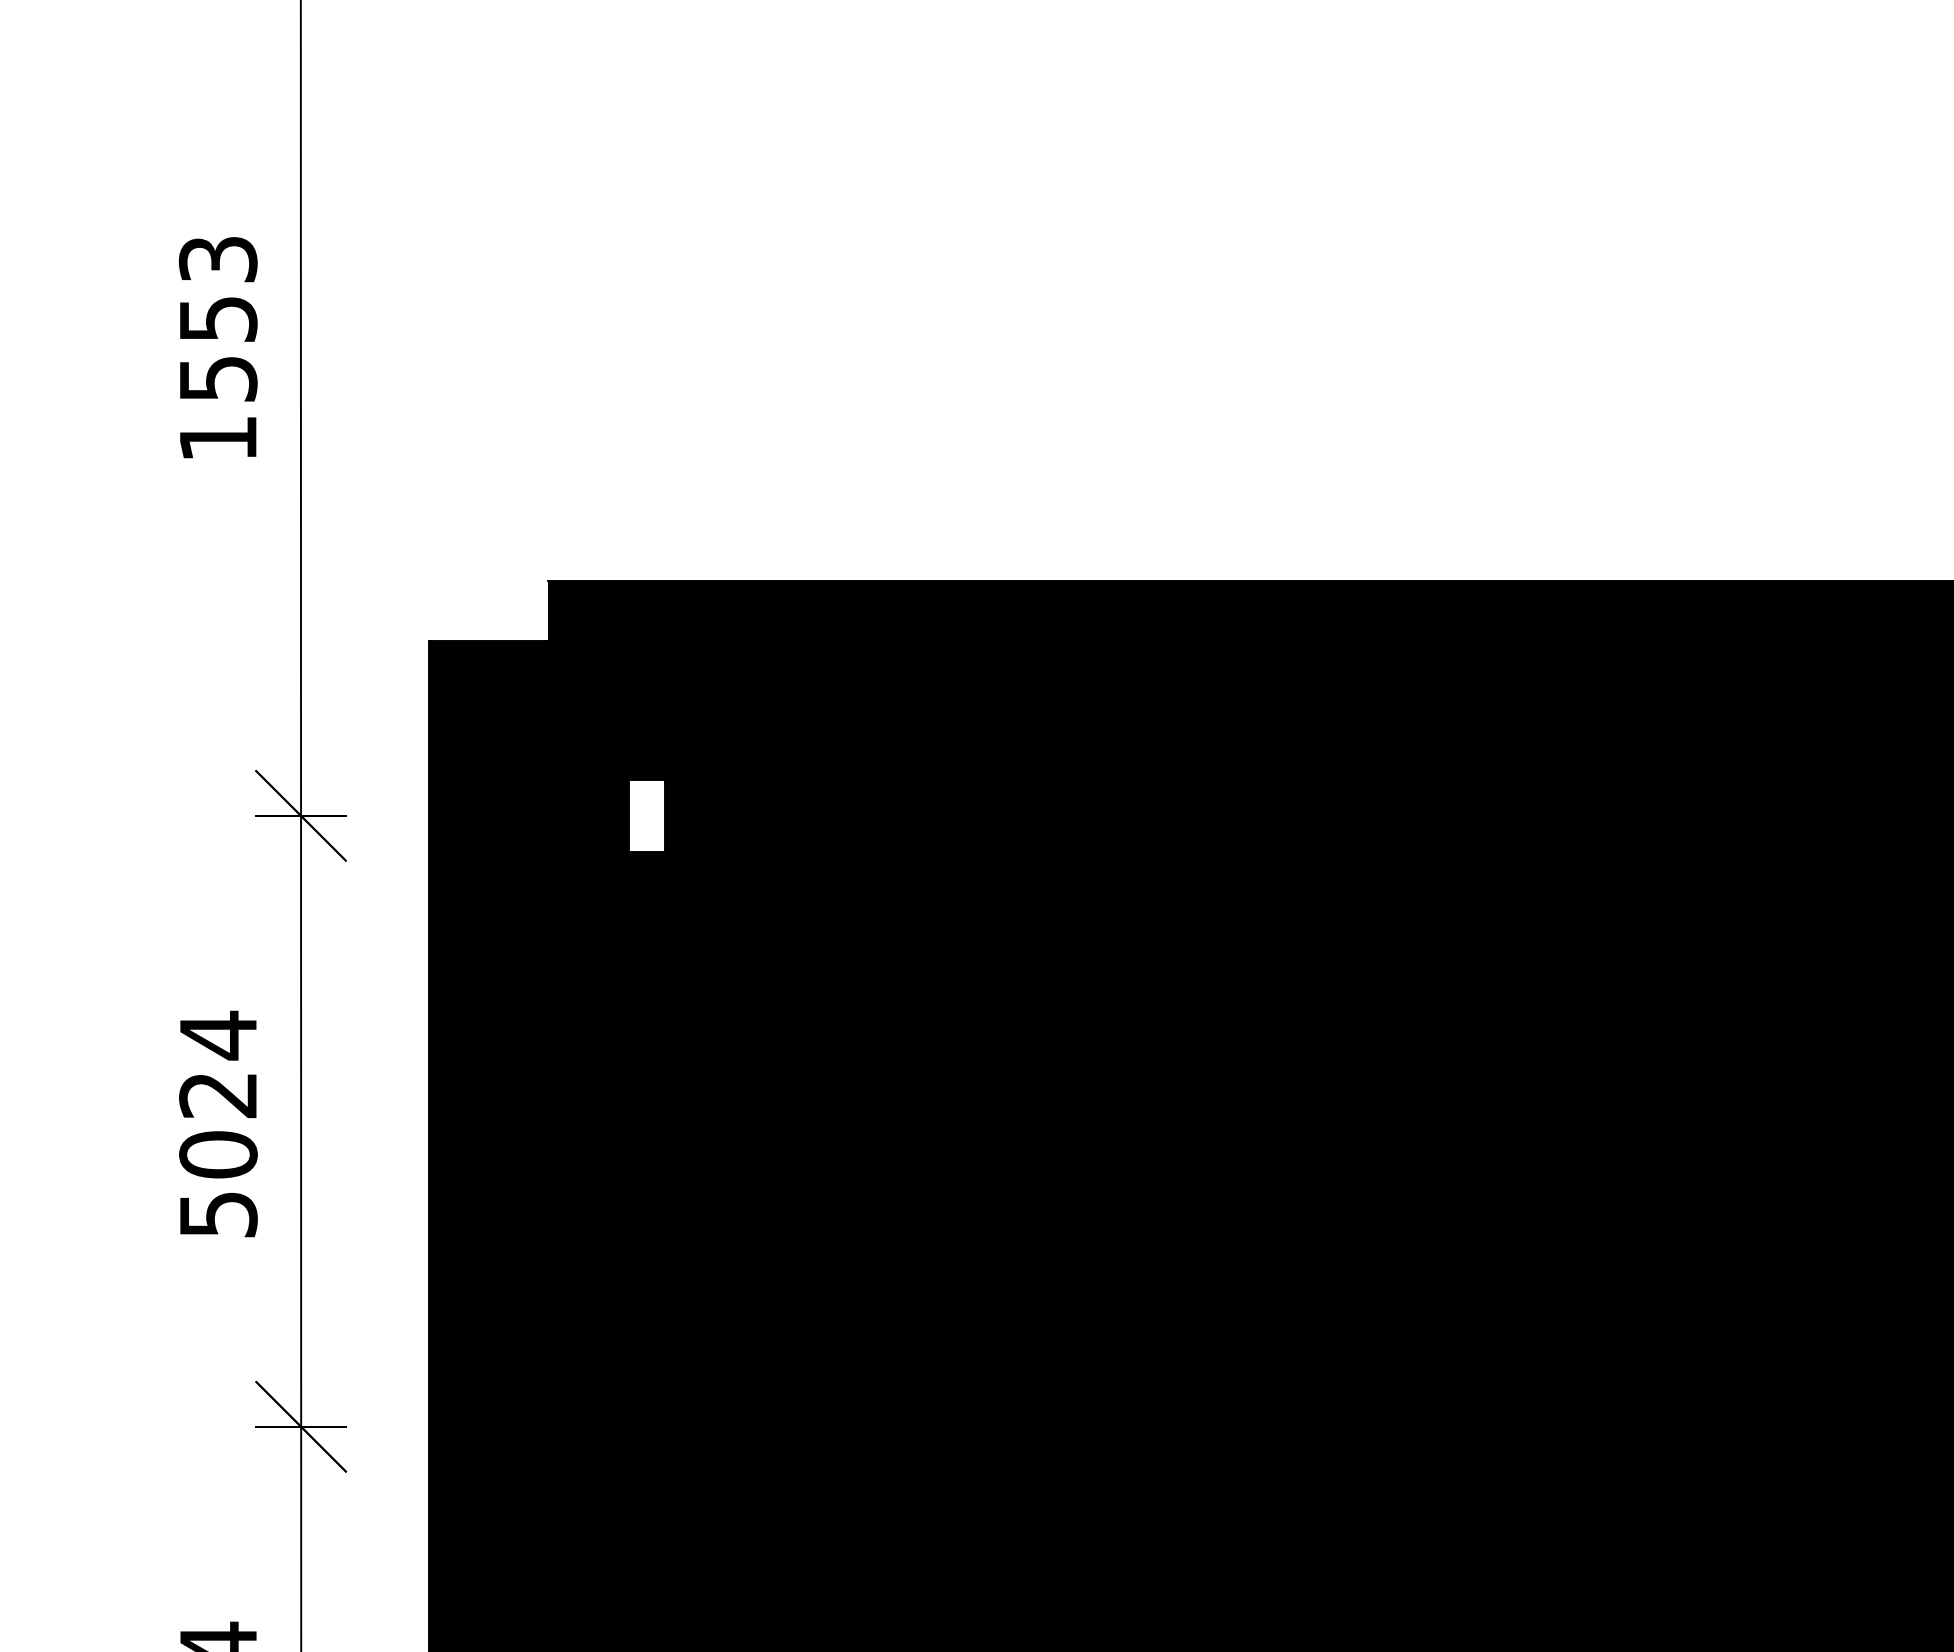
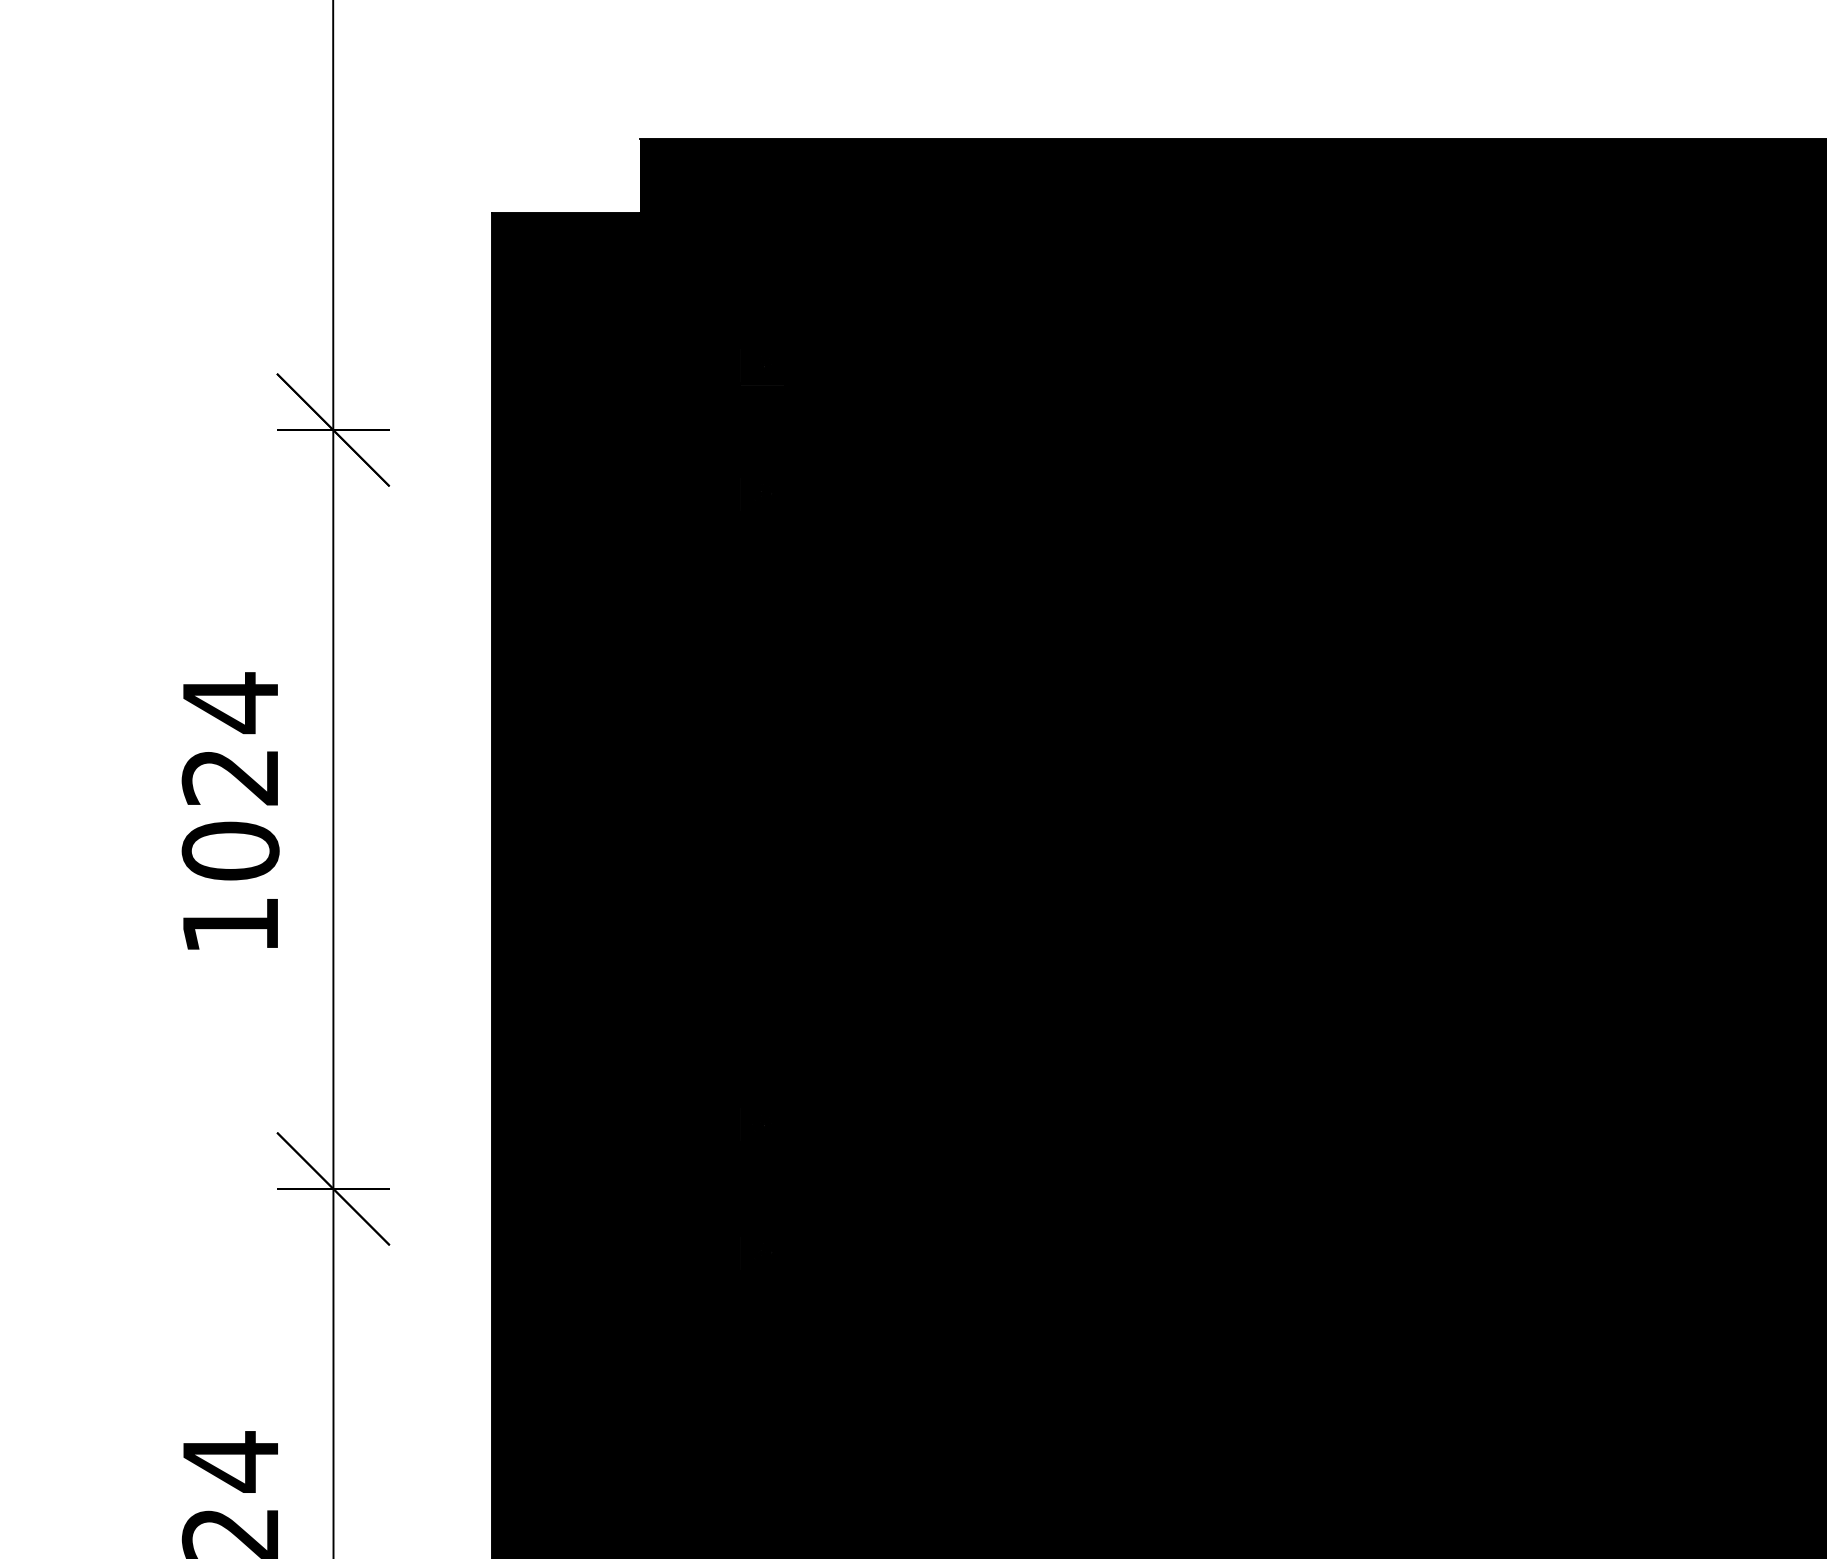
fill: (646, 815) -> (762, 429), added
text: (218, 1214) -> (230, 925), 5024 -> 1024

